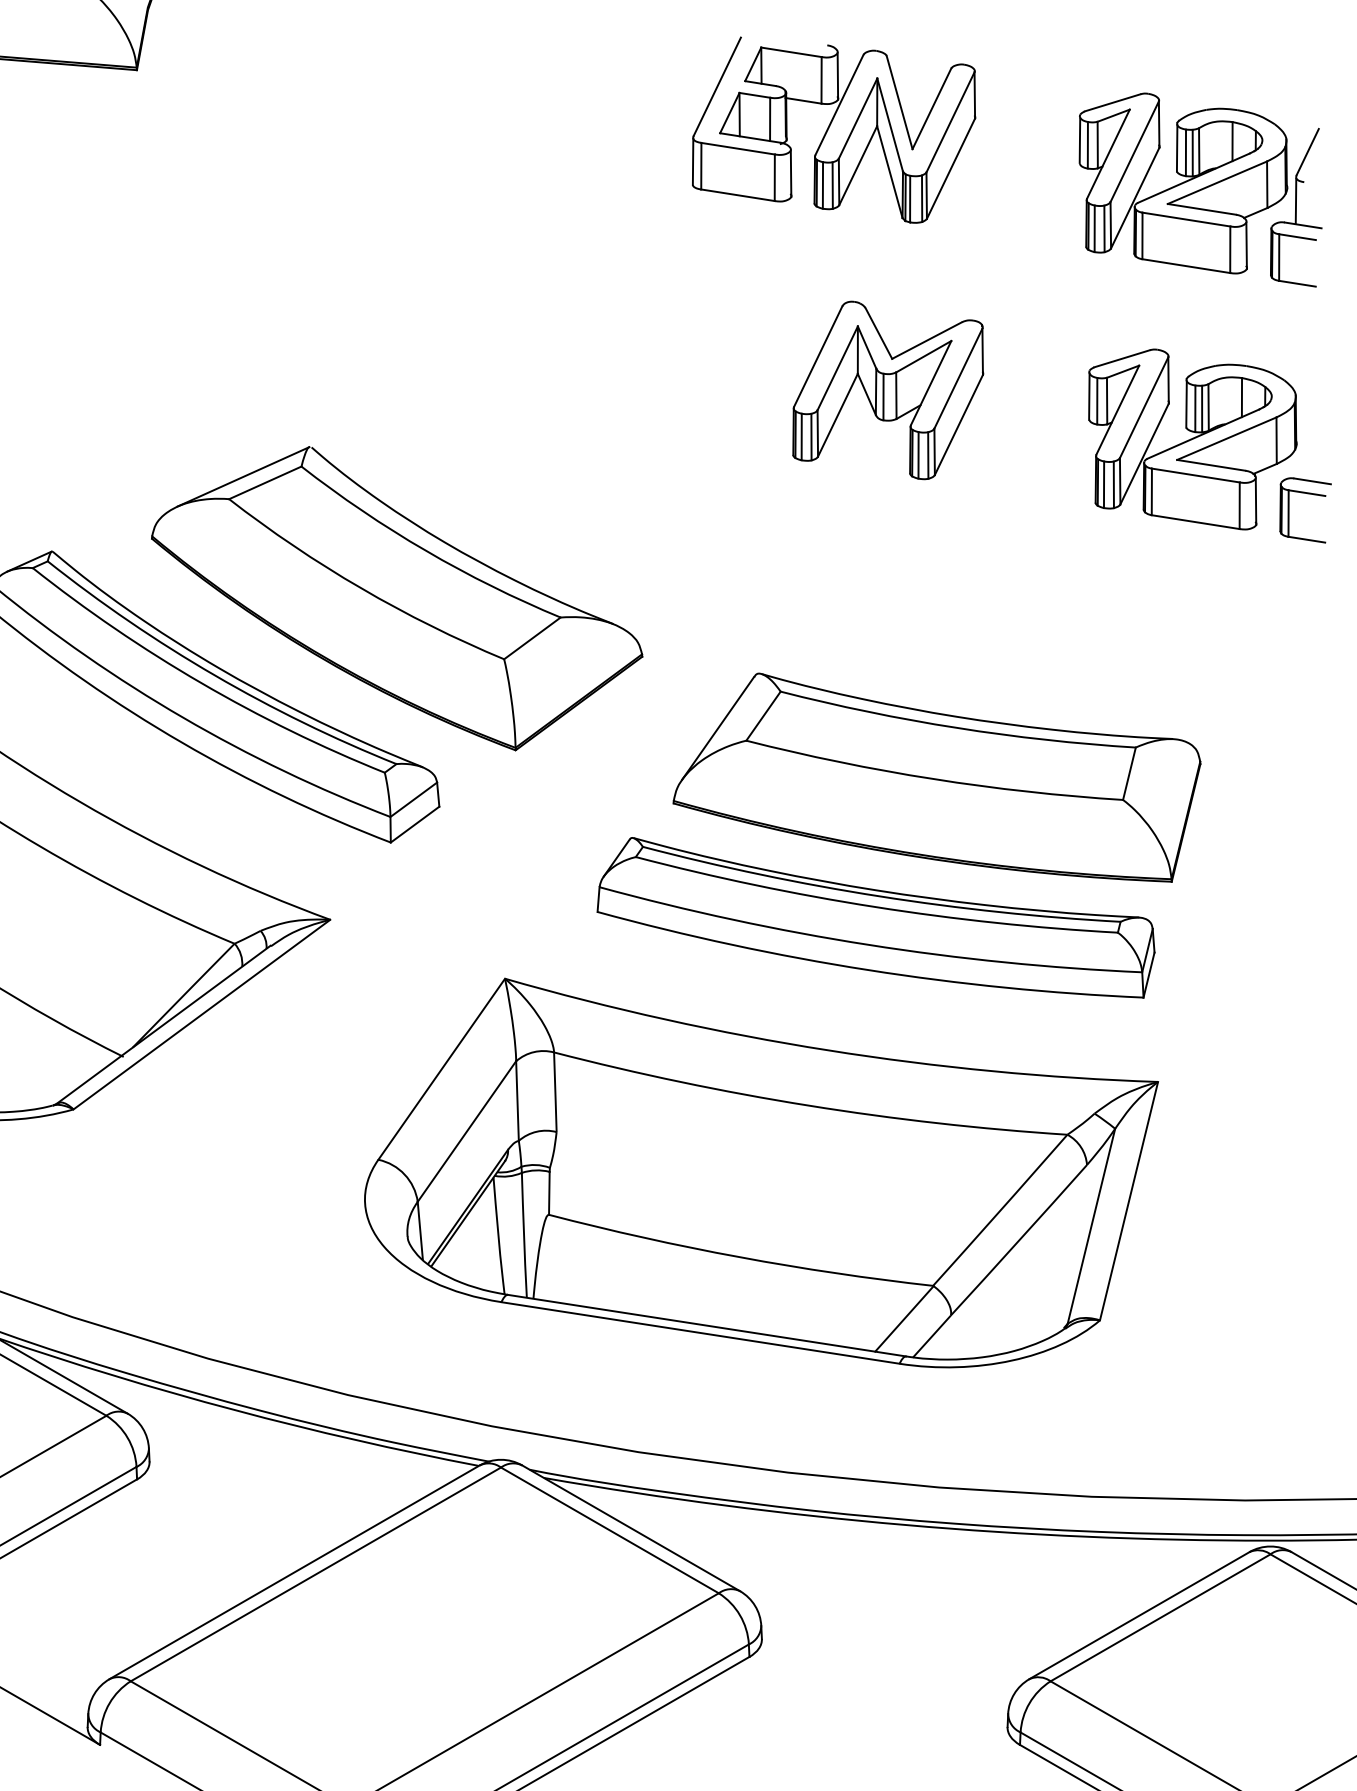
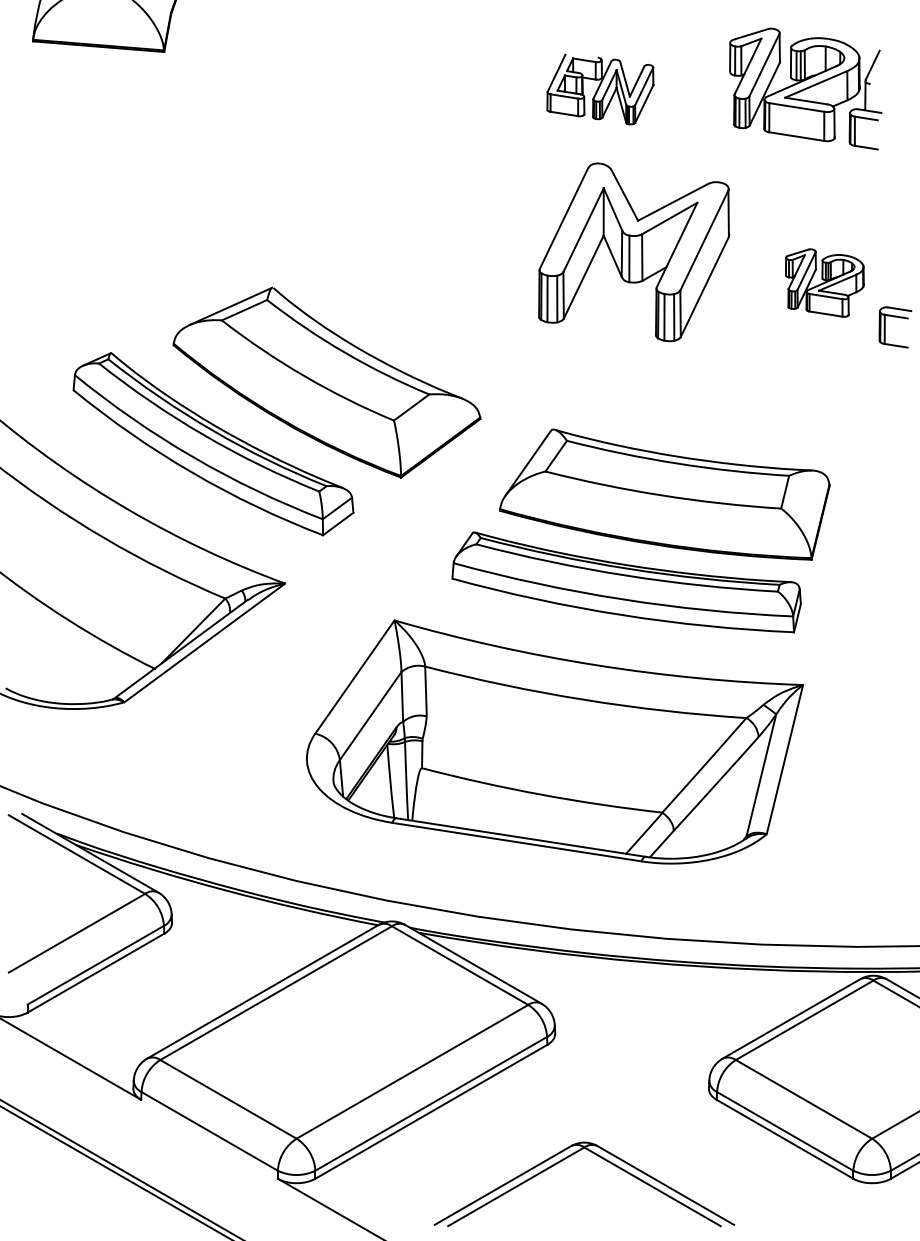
part: (834, 130) -> (600, 89), size x0.6
part: (1200, 189) -> (805, 88), moved
part: (888, 390) -> (634, 252), size x1.6
part: (1192, 438) -> (824, 282), size x0.6

